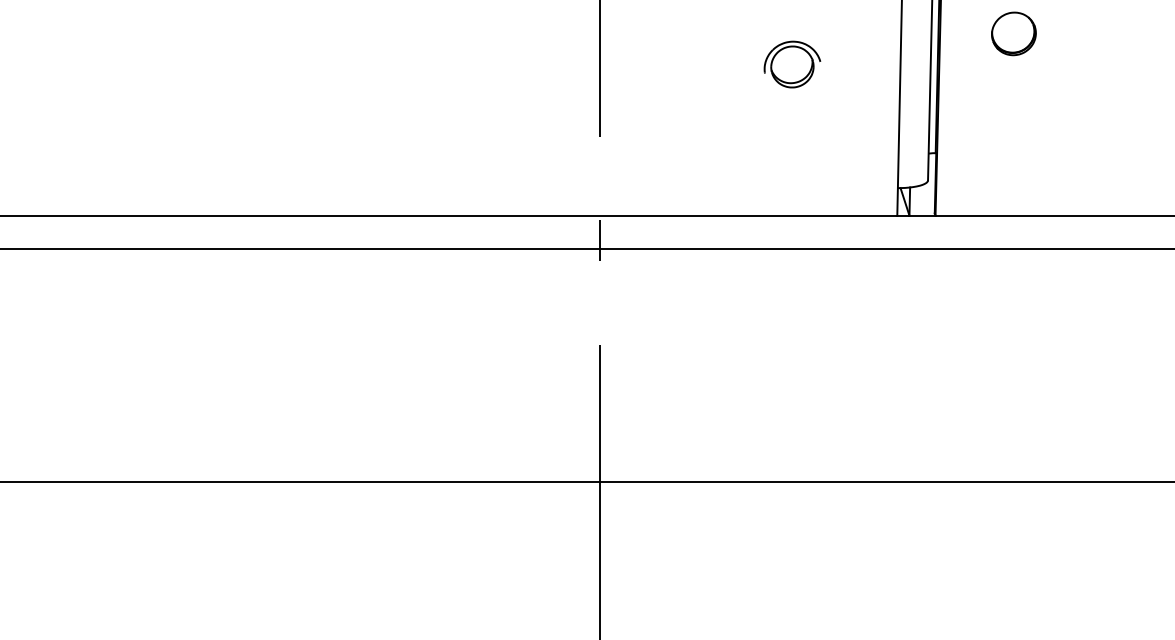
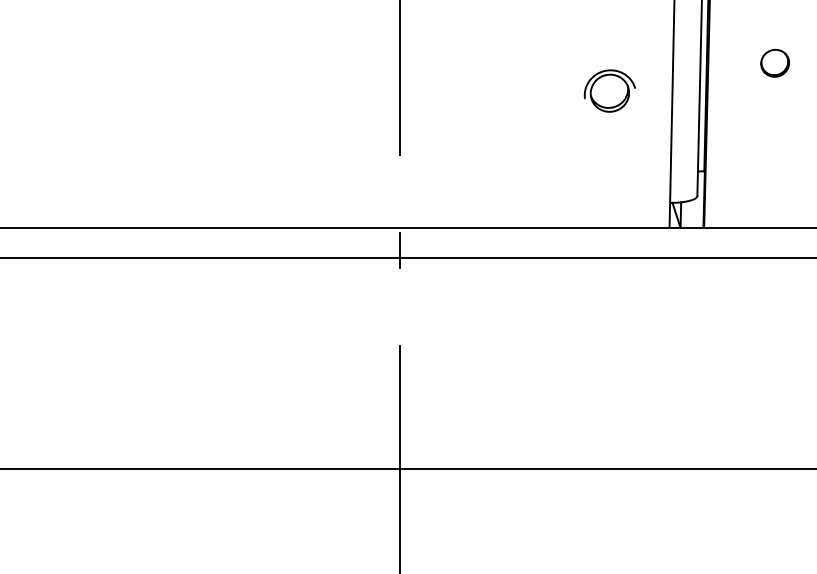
part: (1013, 33) -> (774, 62), size x0.7
part: (792, 64) -> (609, 91), moved

